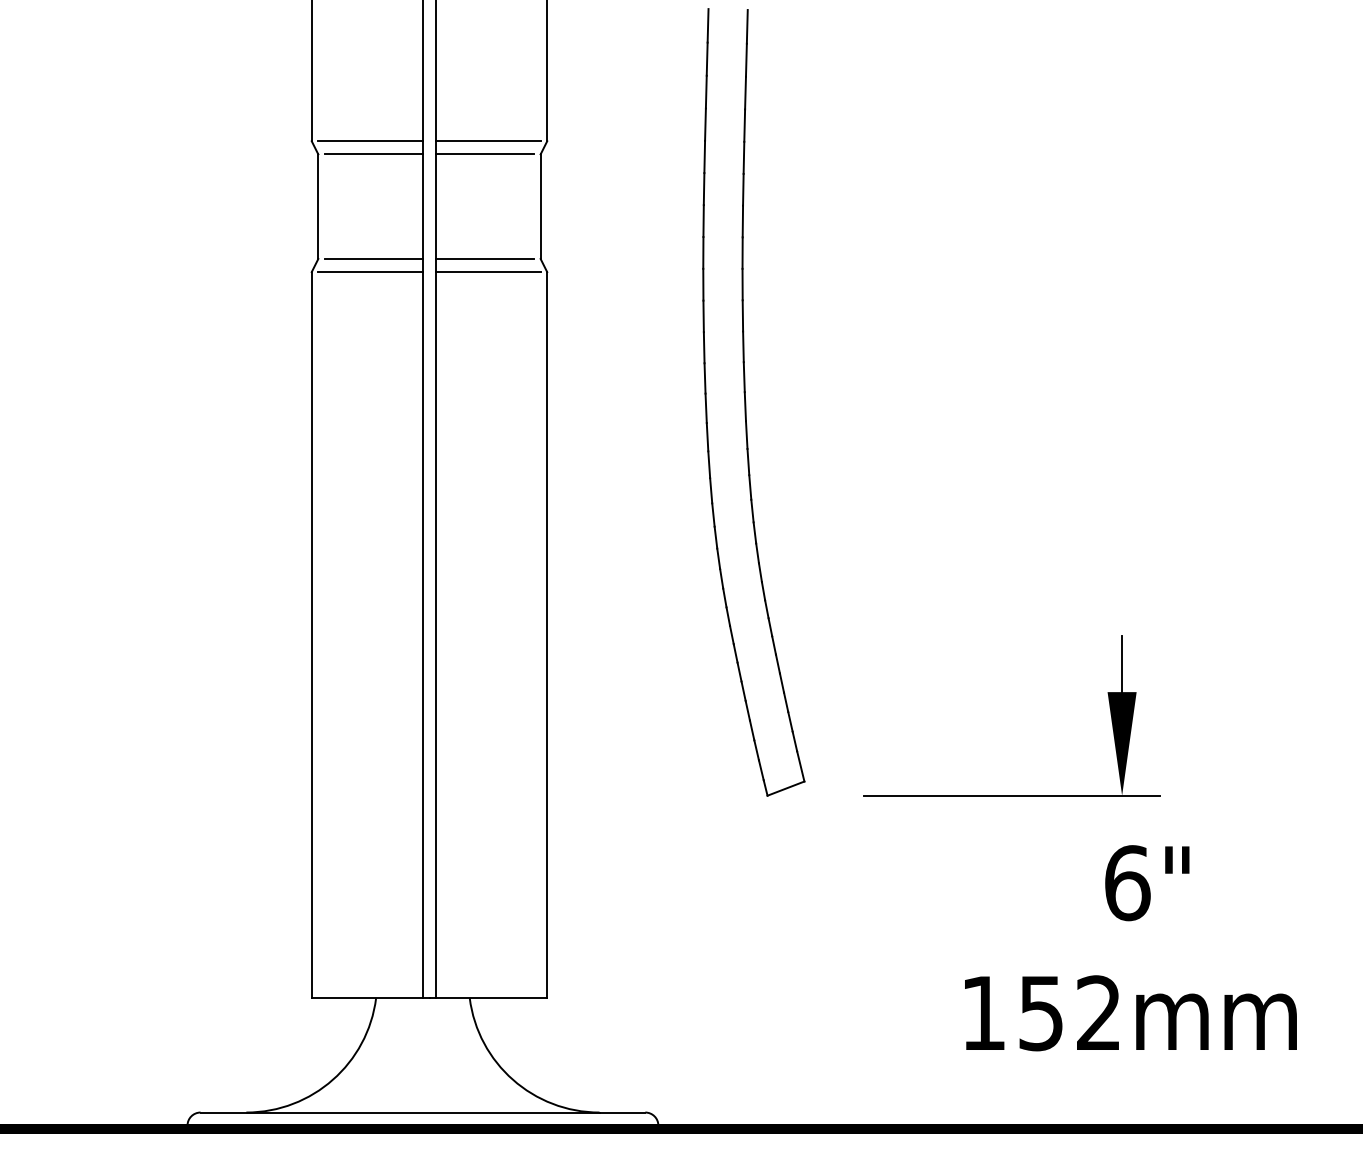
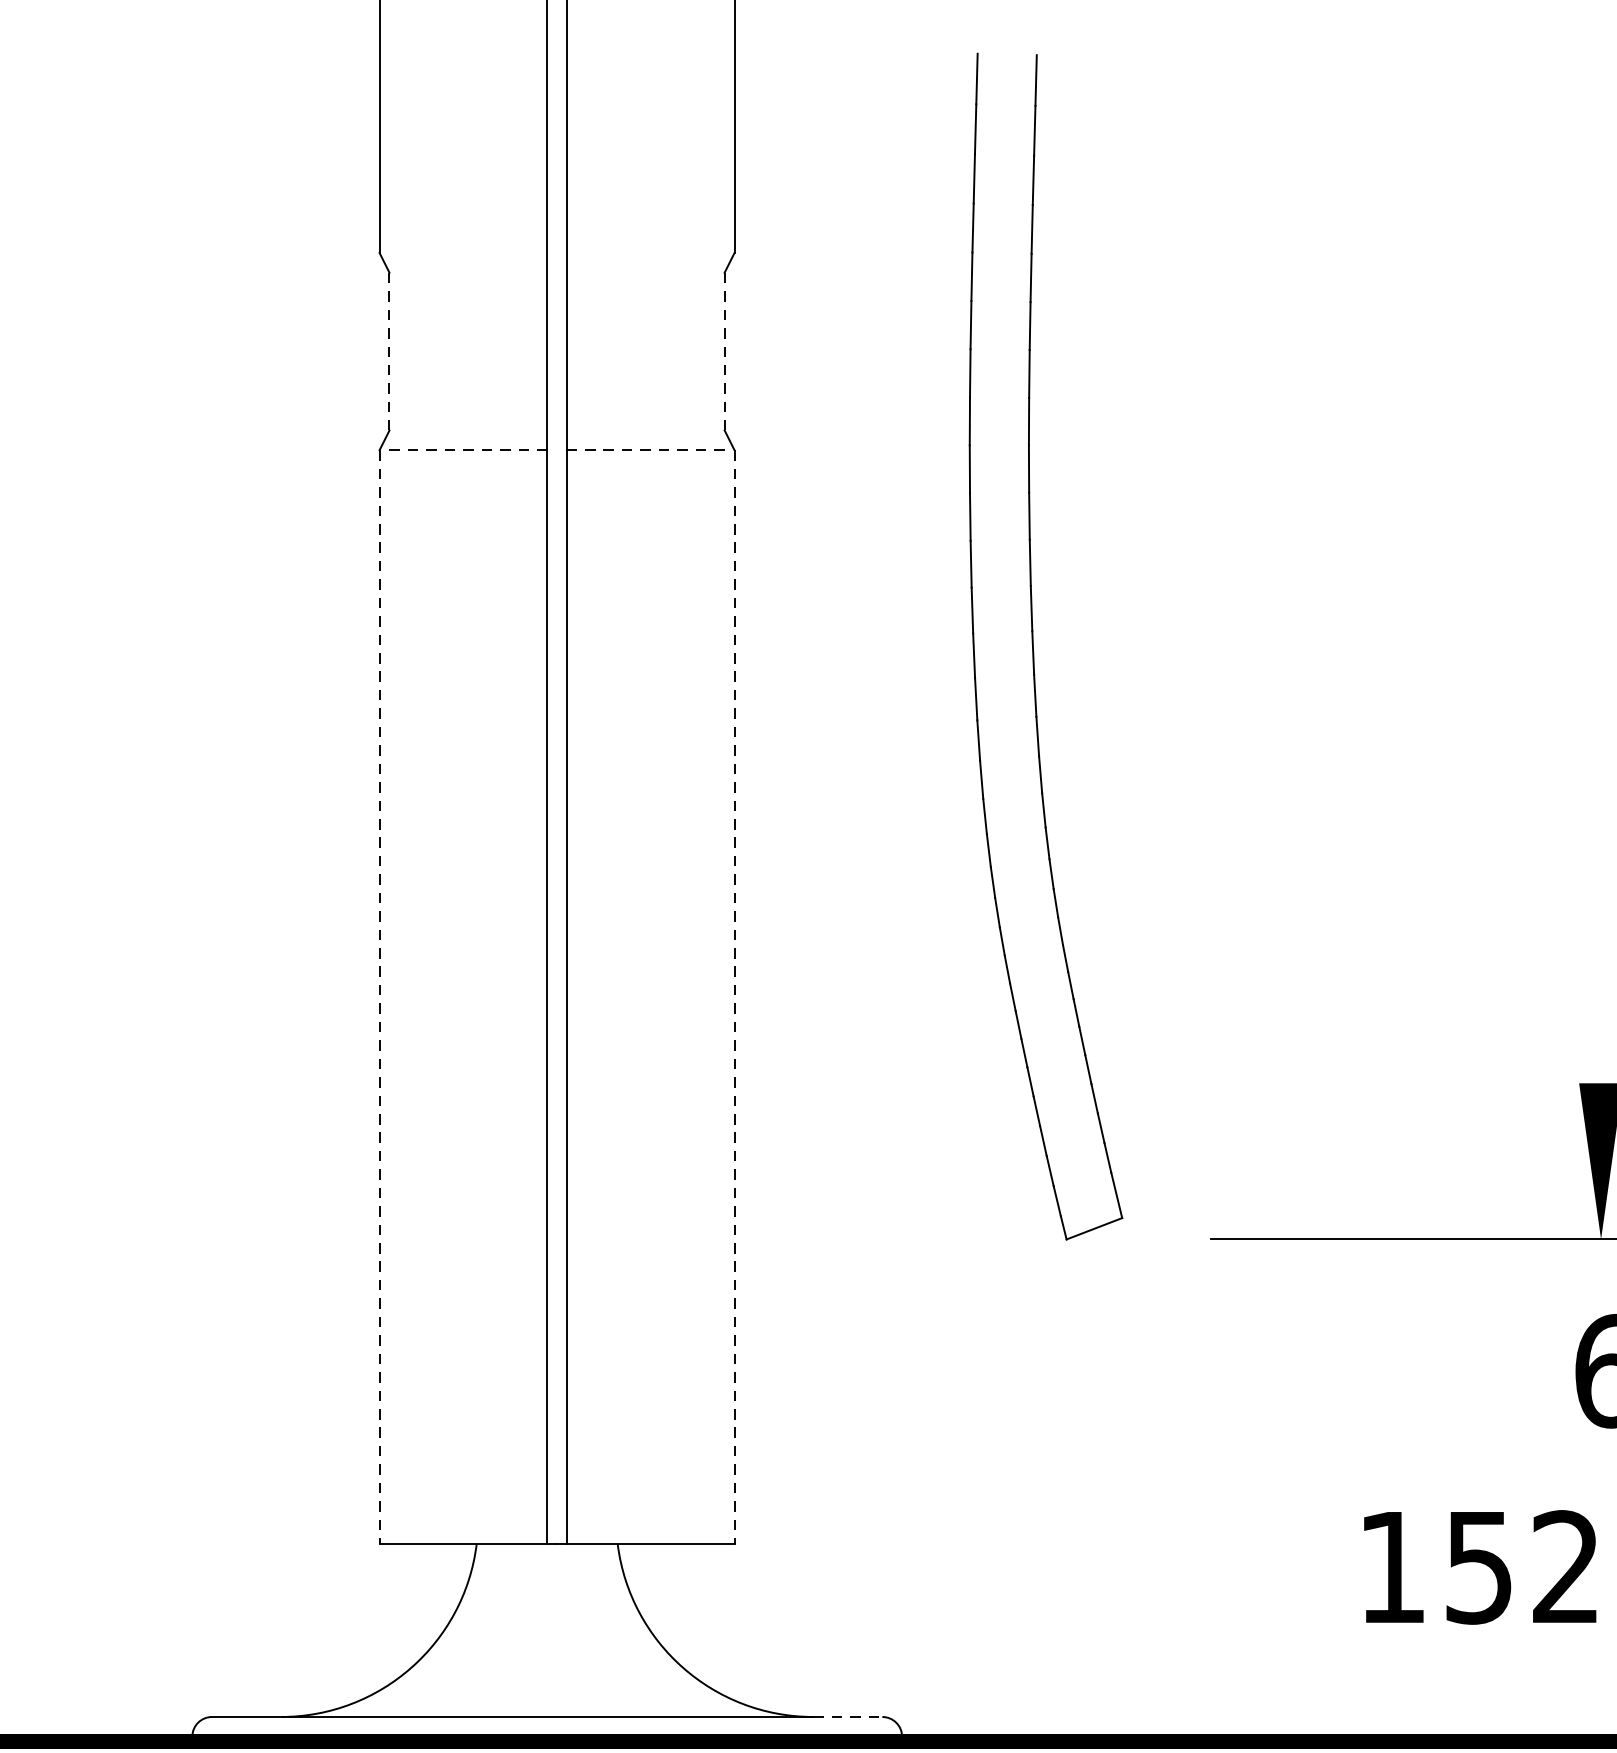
line: (370, 141) -> (468, 253), removed
line: (488, 141) -> (646, 253), removed
line: (373, 154) -> (472, 272), removed
line: (485, 154) -> (641, 272), removed
line: (318, 207) -> (389, 352), solid -> dashed
line: (540, 207) -> (724, 352), solid -> dashed
line: (373, 259) -> (472, 431), removed
line: (485, 259) -> (641, 431), removed
line: (371, 272) -> (469, 450), solid -> dashed
line: (487, 272) -> (644, 450), solid -> dashed
line: (311, 635) -> (379, 997), solid -> dashed
line: (547, 635) -> (734, 997), solid -> dashed
line: (1122, 666) -> (1601, 1044), removed
line: (622, 1112) -> (847, 1716), solid -> dashed

